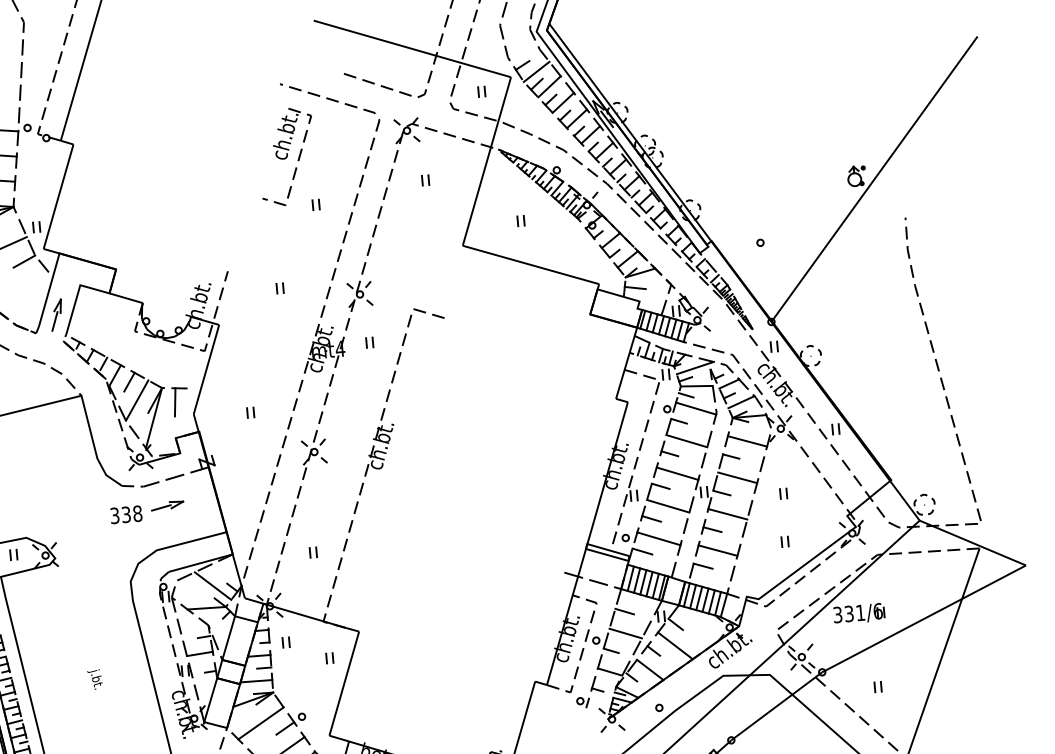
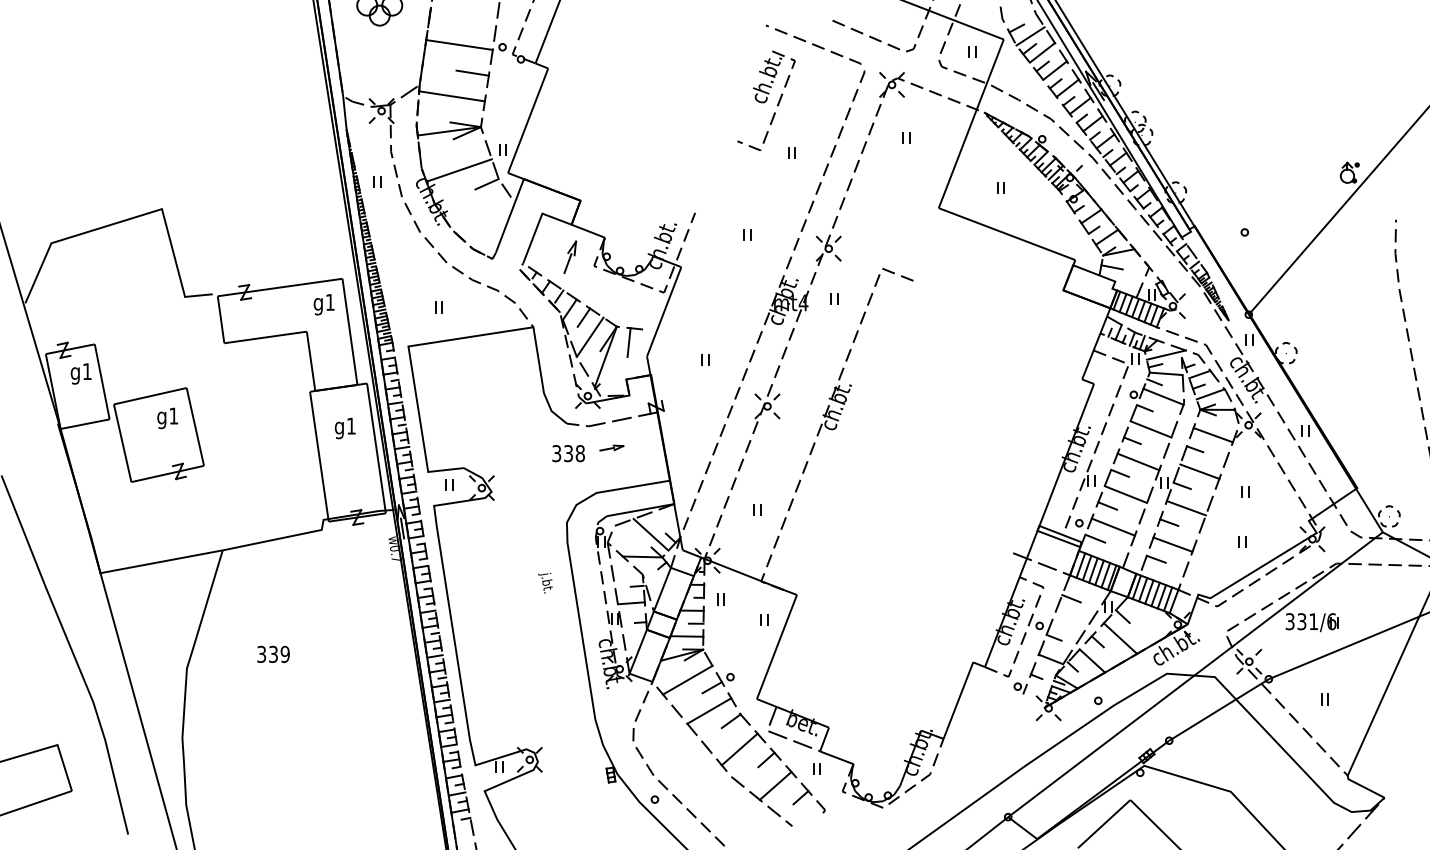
part: (56, 314) -> (570, 256), moved
part: (167, 505) -> (611, 447), size x0.7
line: (625, 632) -> (1070, 620), removed
text: (95, 680) -> (545, 583), moved

